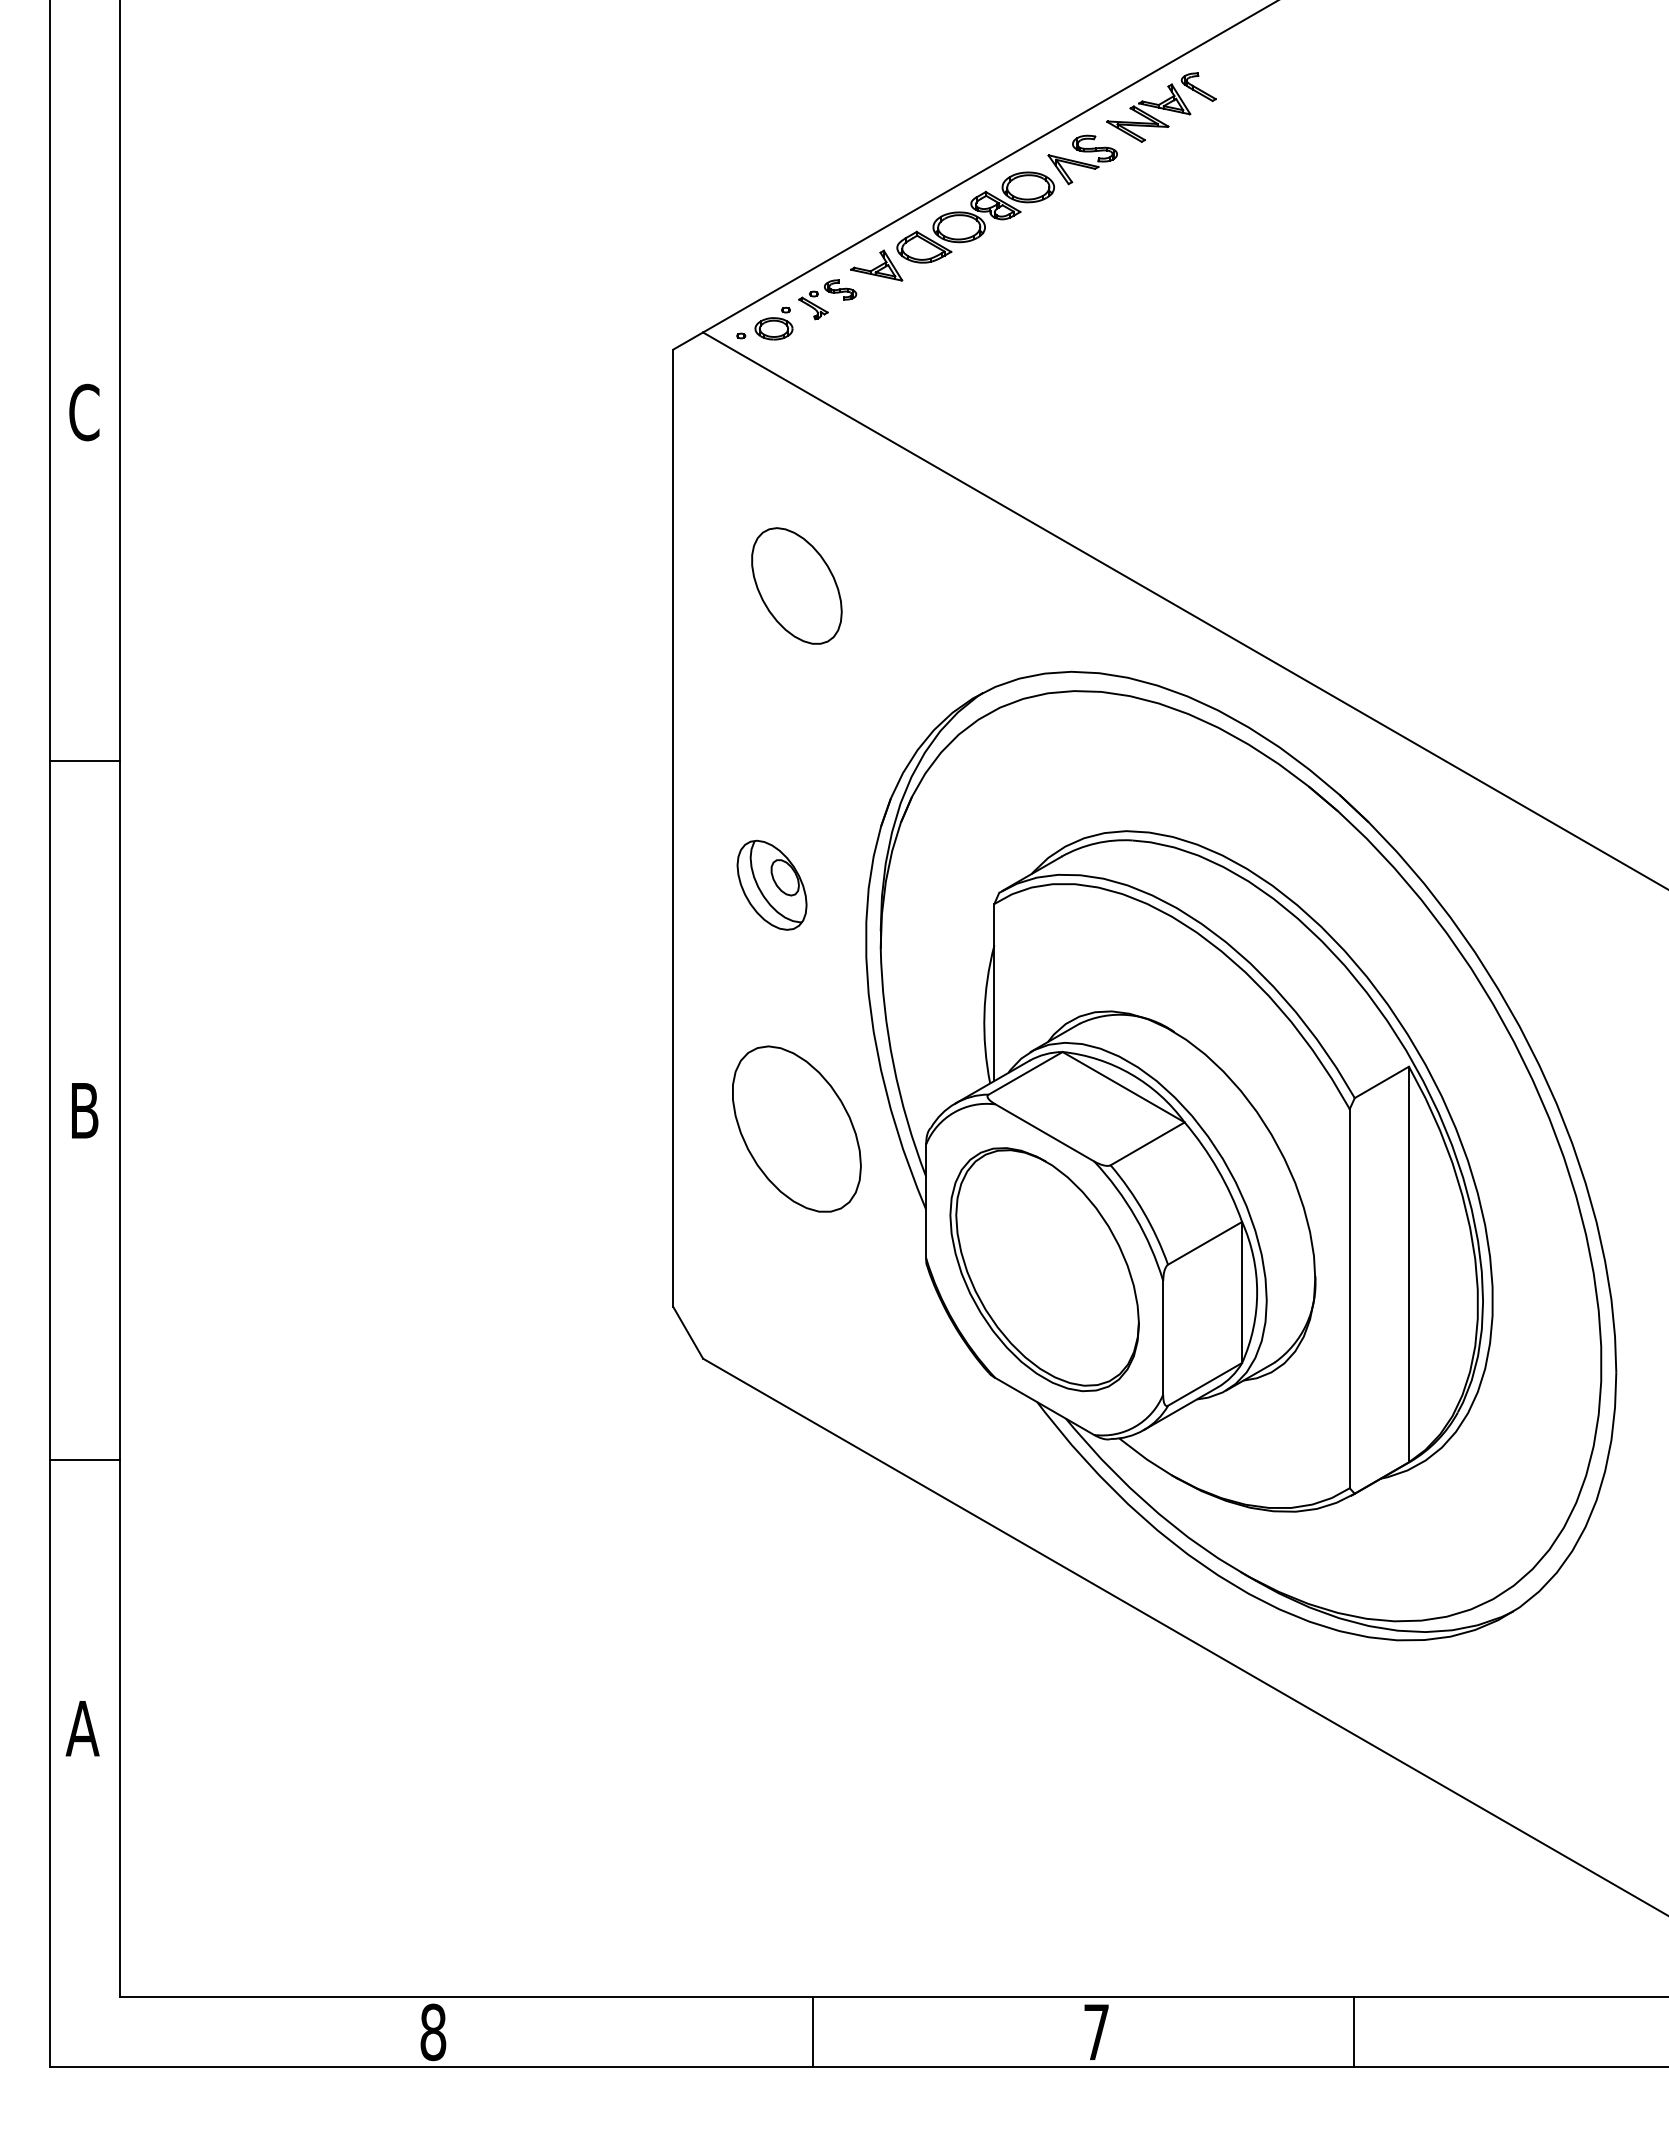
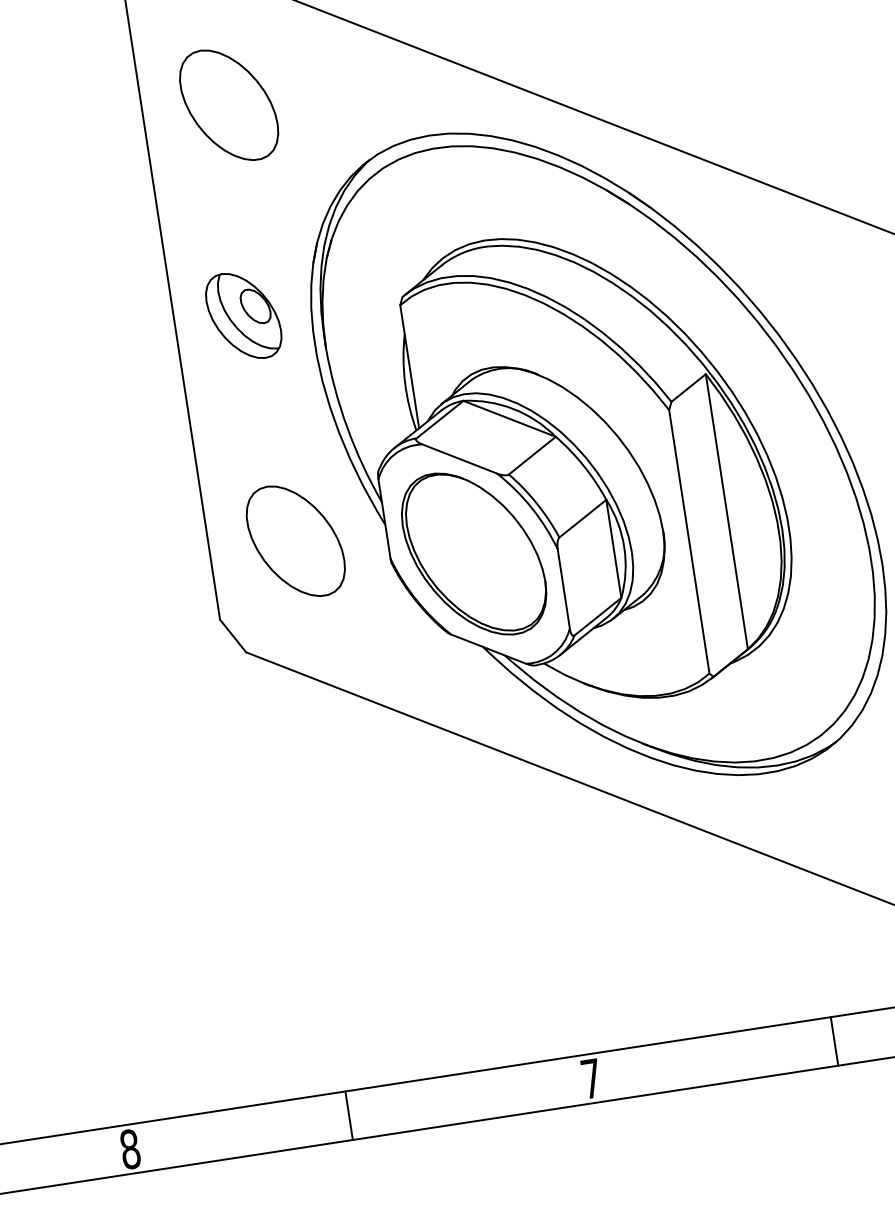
part: (796, 585) -> (228, 104), size x1.43
part: (771, 884) -> (243, 315), size x1.43
part: (796, 1128) -> (295, 540), moved
line: (813, 2032) -> (349, 1115), moved
line: (1354, 2032) -> (834, 1041), moved

